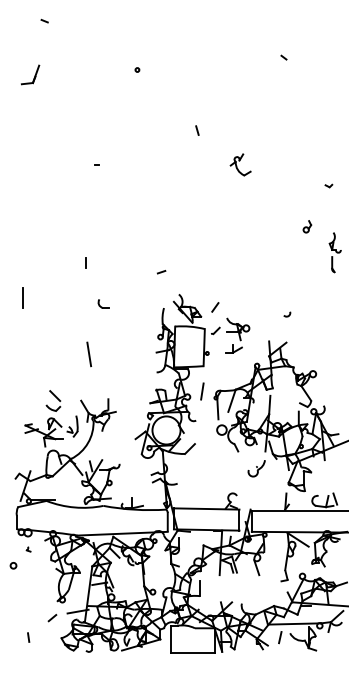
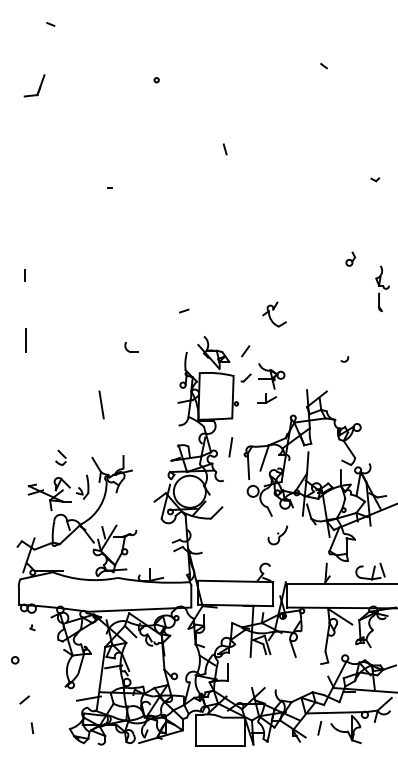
part: (240, 164) -> (274, 314), moved
part: (329, 185) -> (375, 179), moved
line: (85, 262) -> (24, 275), moved
part: (103, 303) -> (131, 346), moved
arc: (287, 315) -> (344, 360), moved
part: (53, 400) -> (60, 457), size x0.62
part: (256, 468) -> (277, 535), moved
circle: (13, 565) -> (15, 660), moved
line: (52, 617) -> (24, 699), moved

